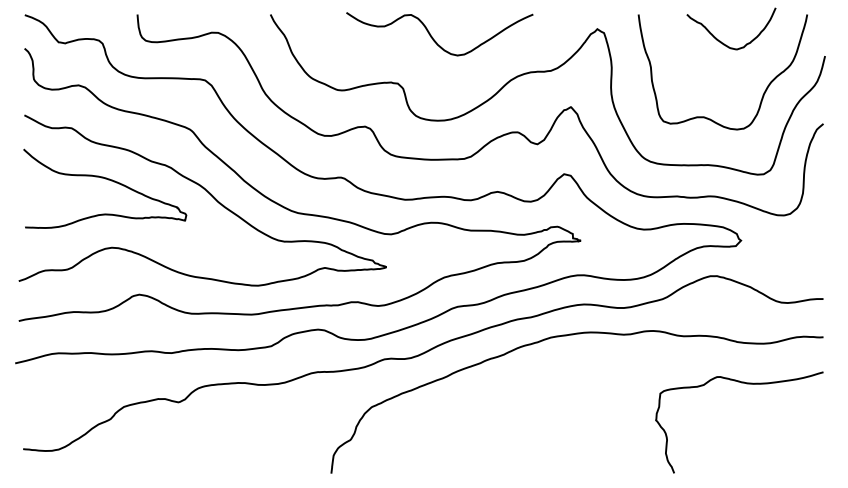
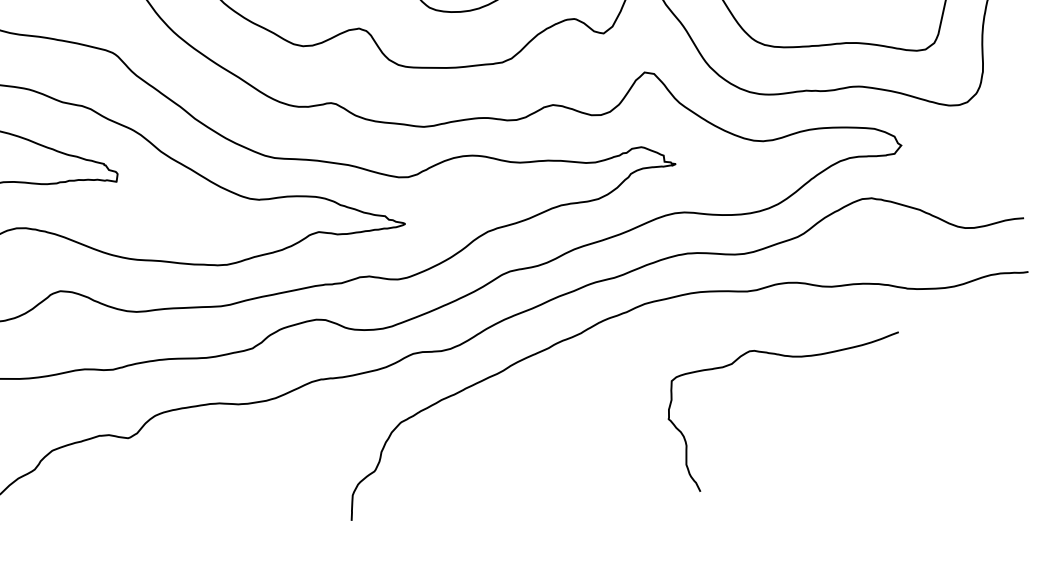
curve: (746, 384) -> (791, 358), moved

